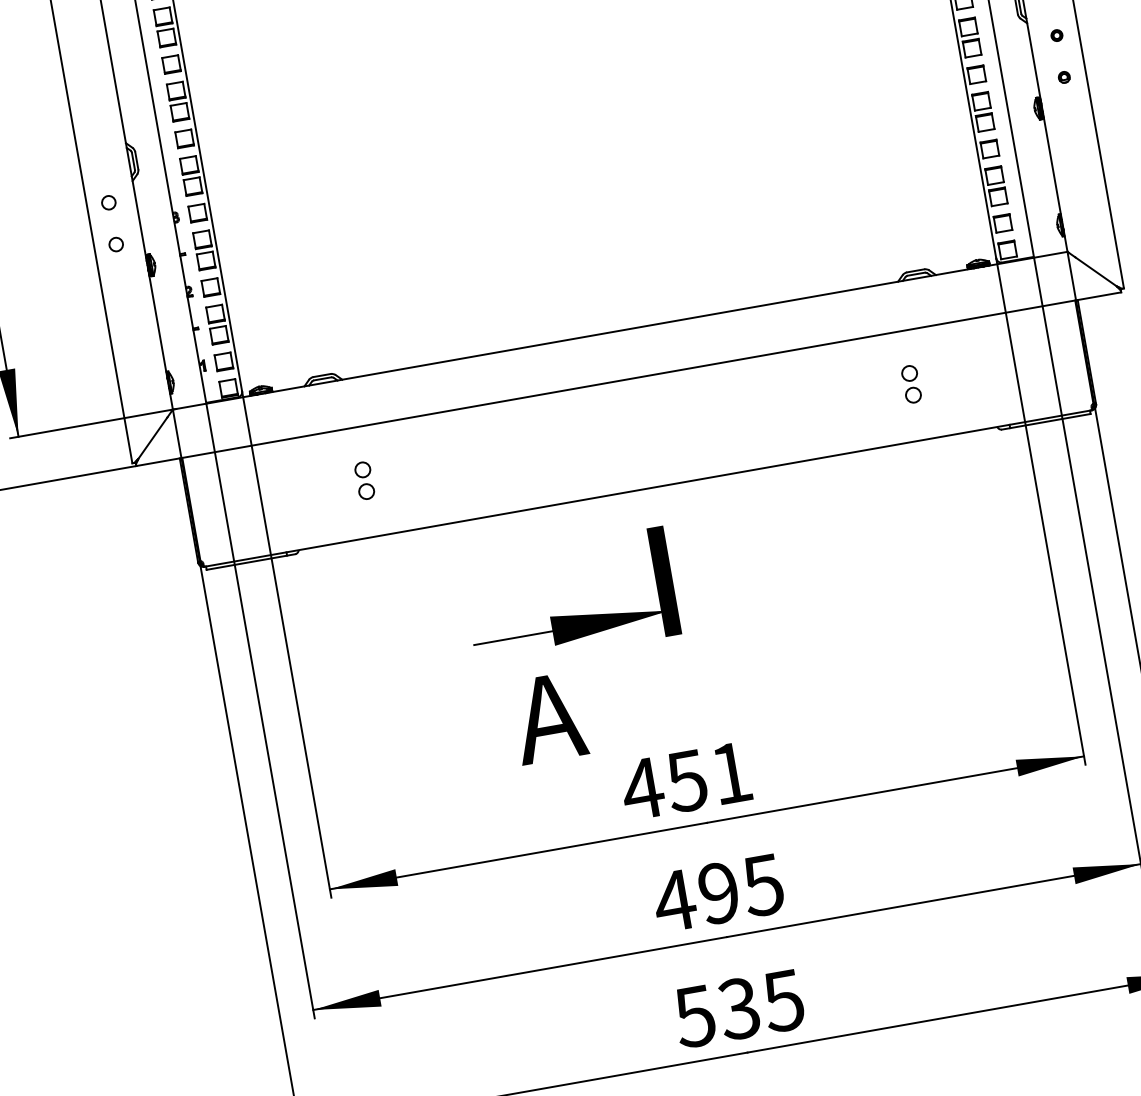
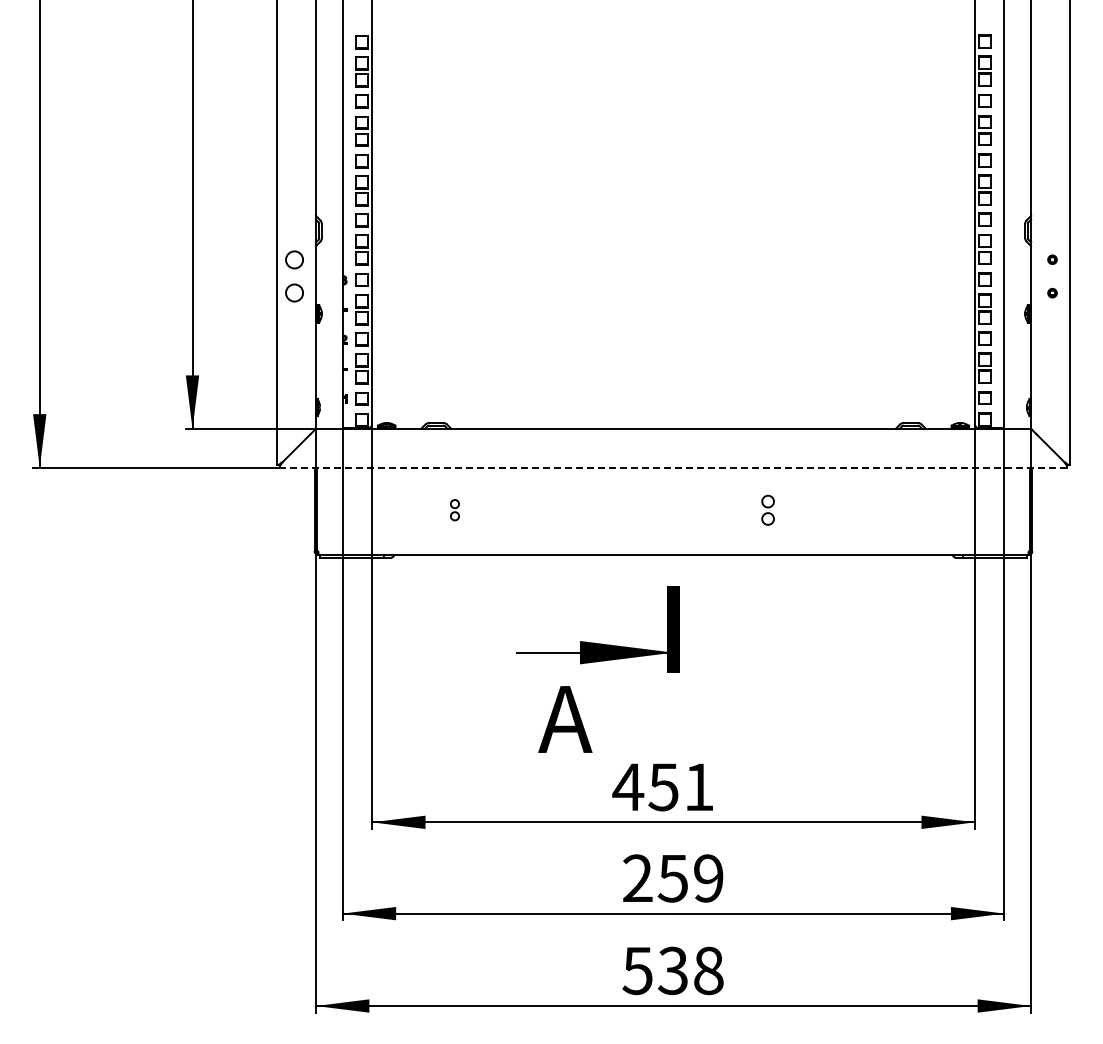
circle: (108, 202) -> (294, 259), size x1.6
circle: (116, 244) -> (294, 293), size x1.6
line: (628, 379) -> (673, 467), solid -> dashed
part: (910, 383) -> (767, 509), moved
part: (364, 479) -> (454, 509), size x0.7
text: (718, 893) -> (672, 878), 495 -> 259
text: (783, 1000) -> (708, 970), 535 -> 538

